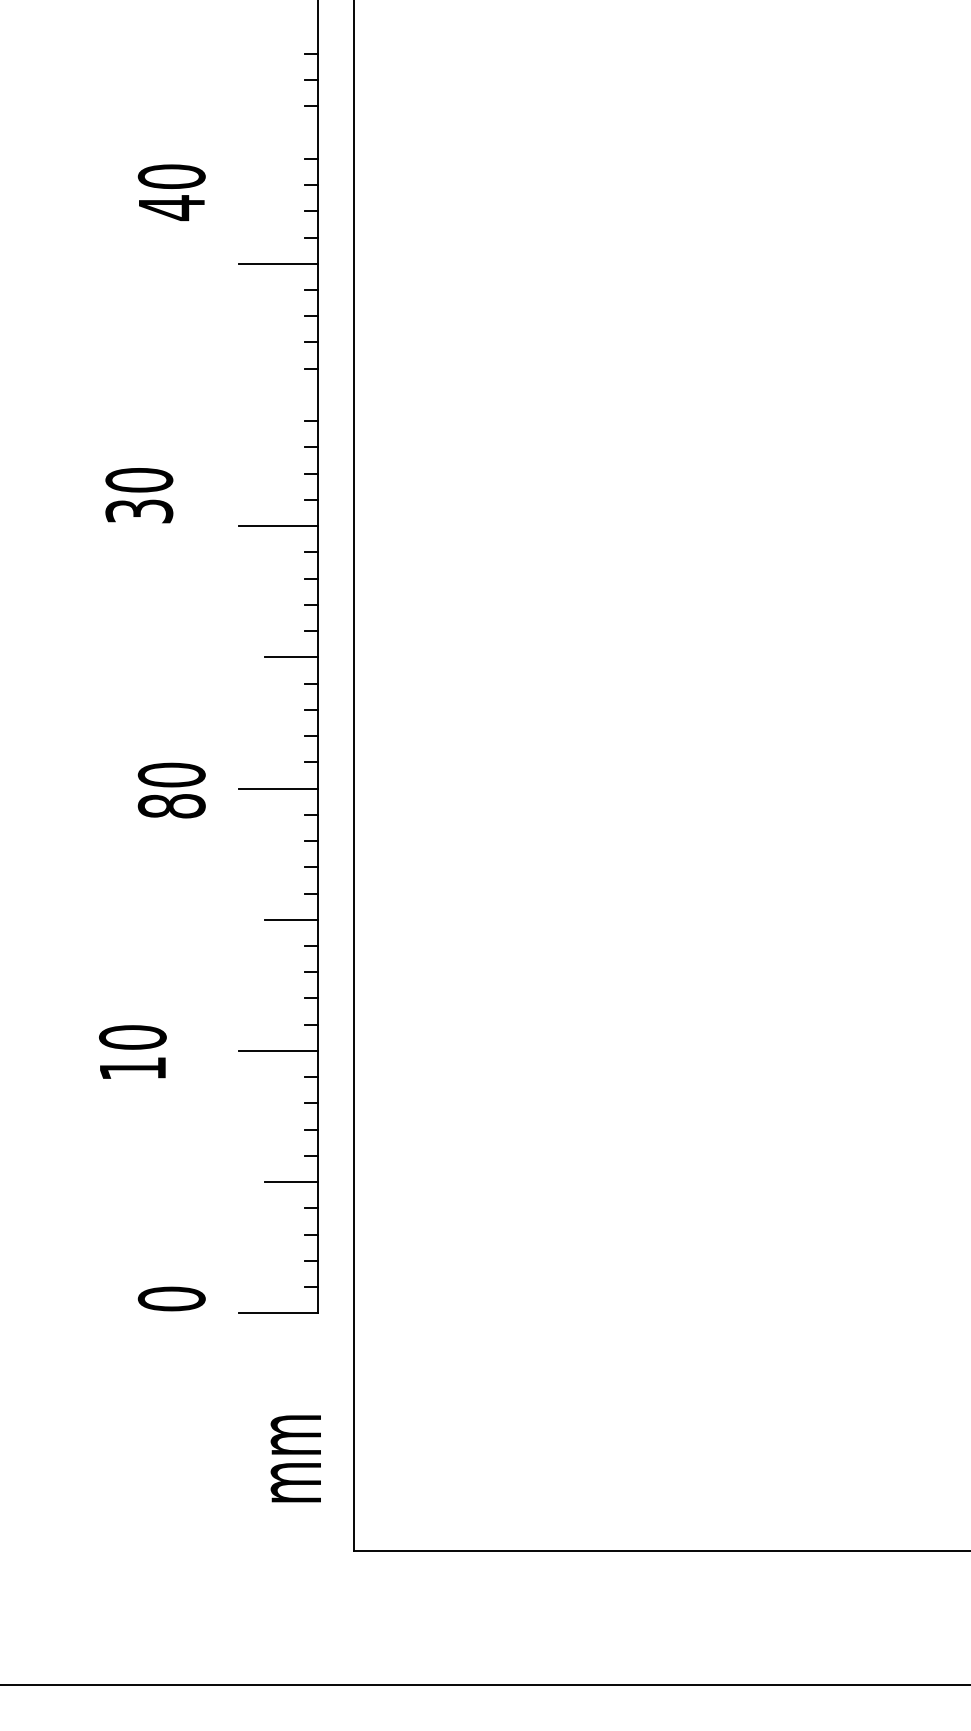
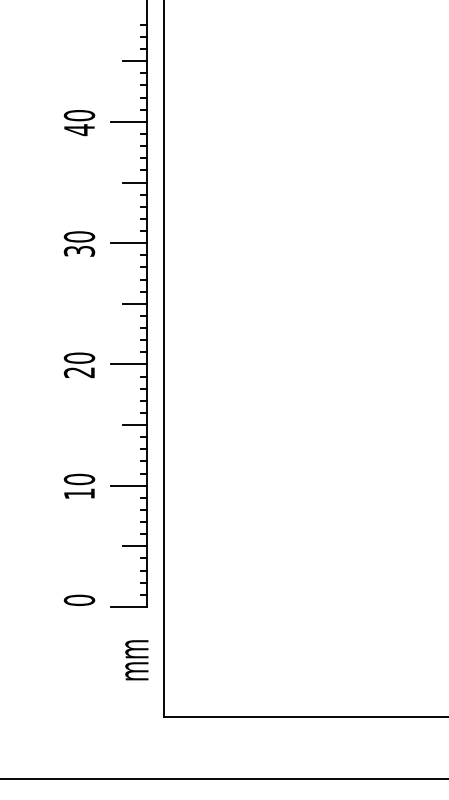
line: (290, 133) -> (134, 61), added
text: (171, 193) -> (79, 123), moved
line: (290, 394) -> (134, 182), added
text: (139, 494) -> (79, 243), moved
text: (171, 806) -> (79, 372), 80 -> 20
text: (132, 1050) -> (79, 485), moved
text: (295, 1459) -> (136, 660), moved

